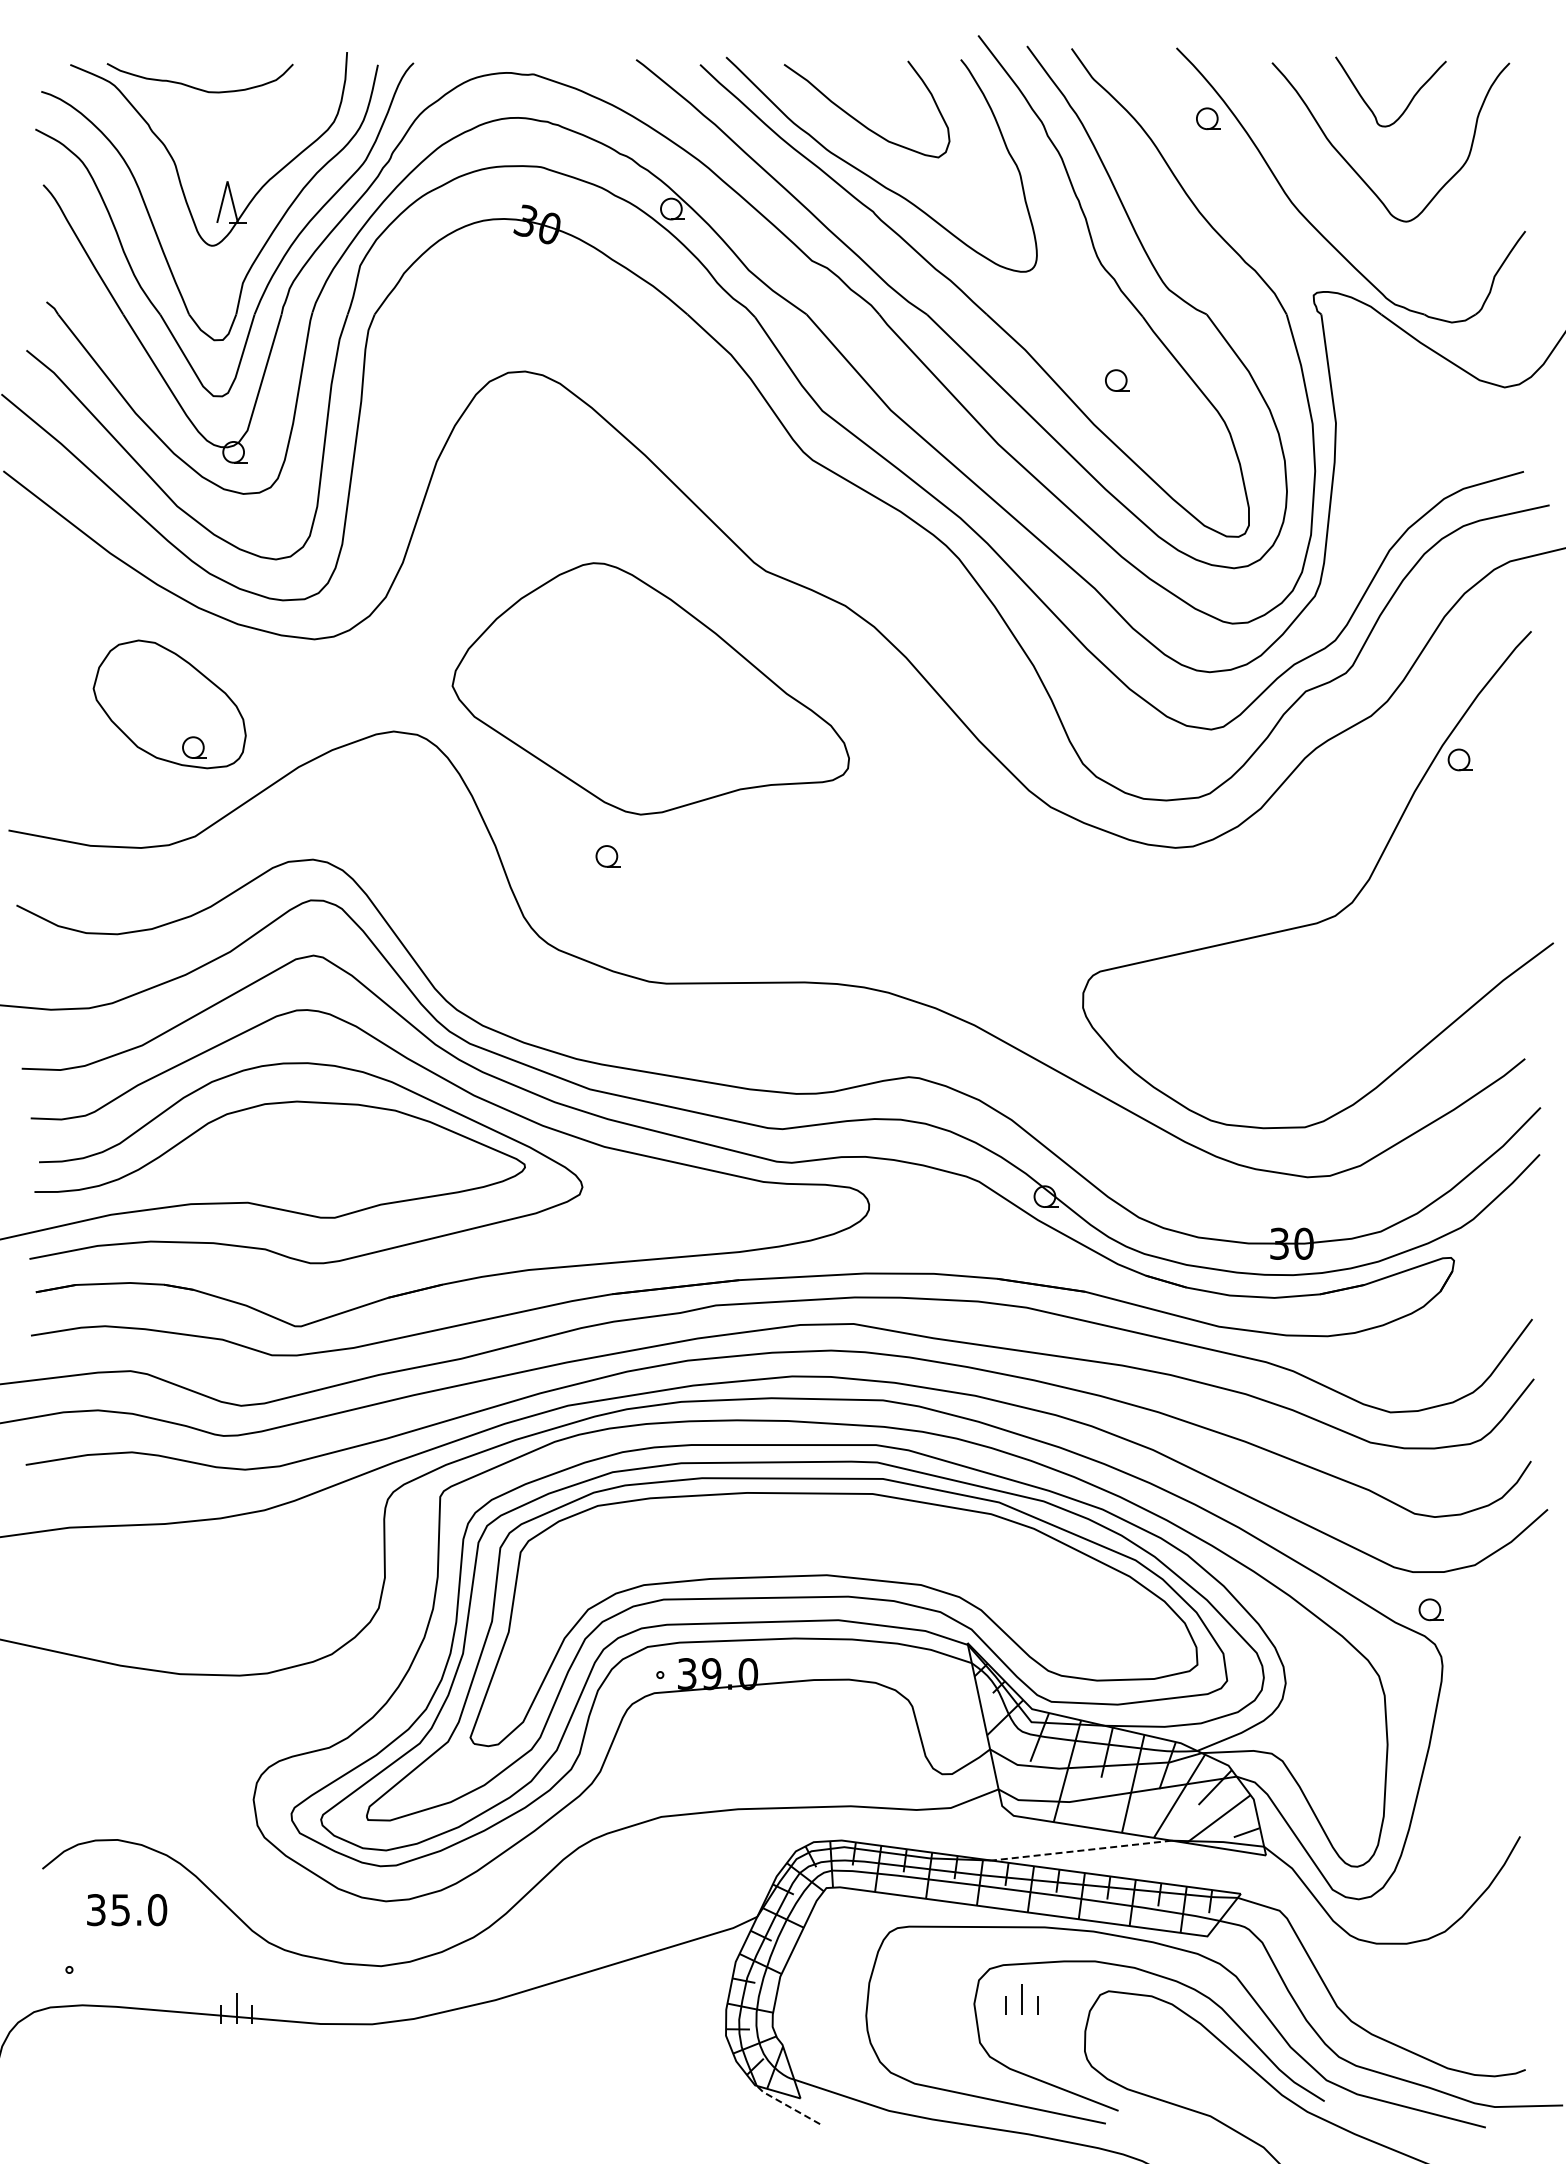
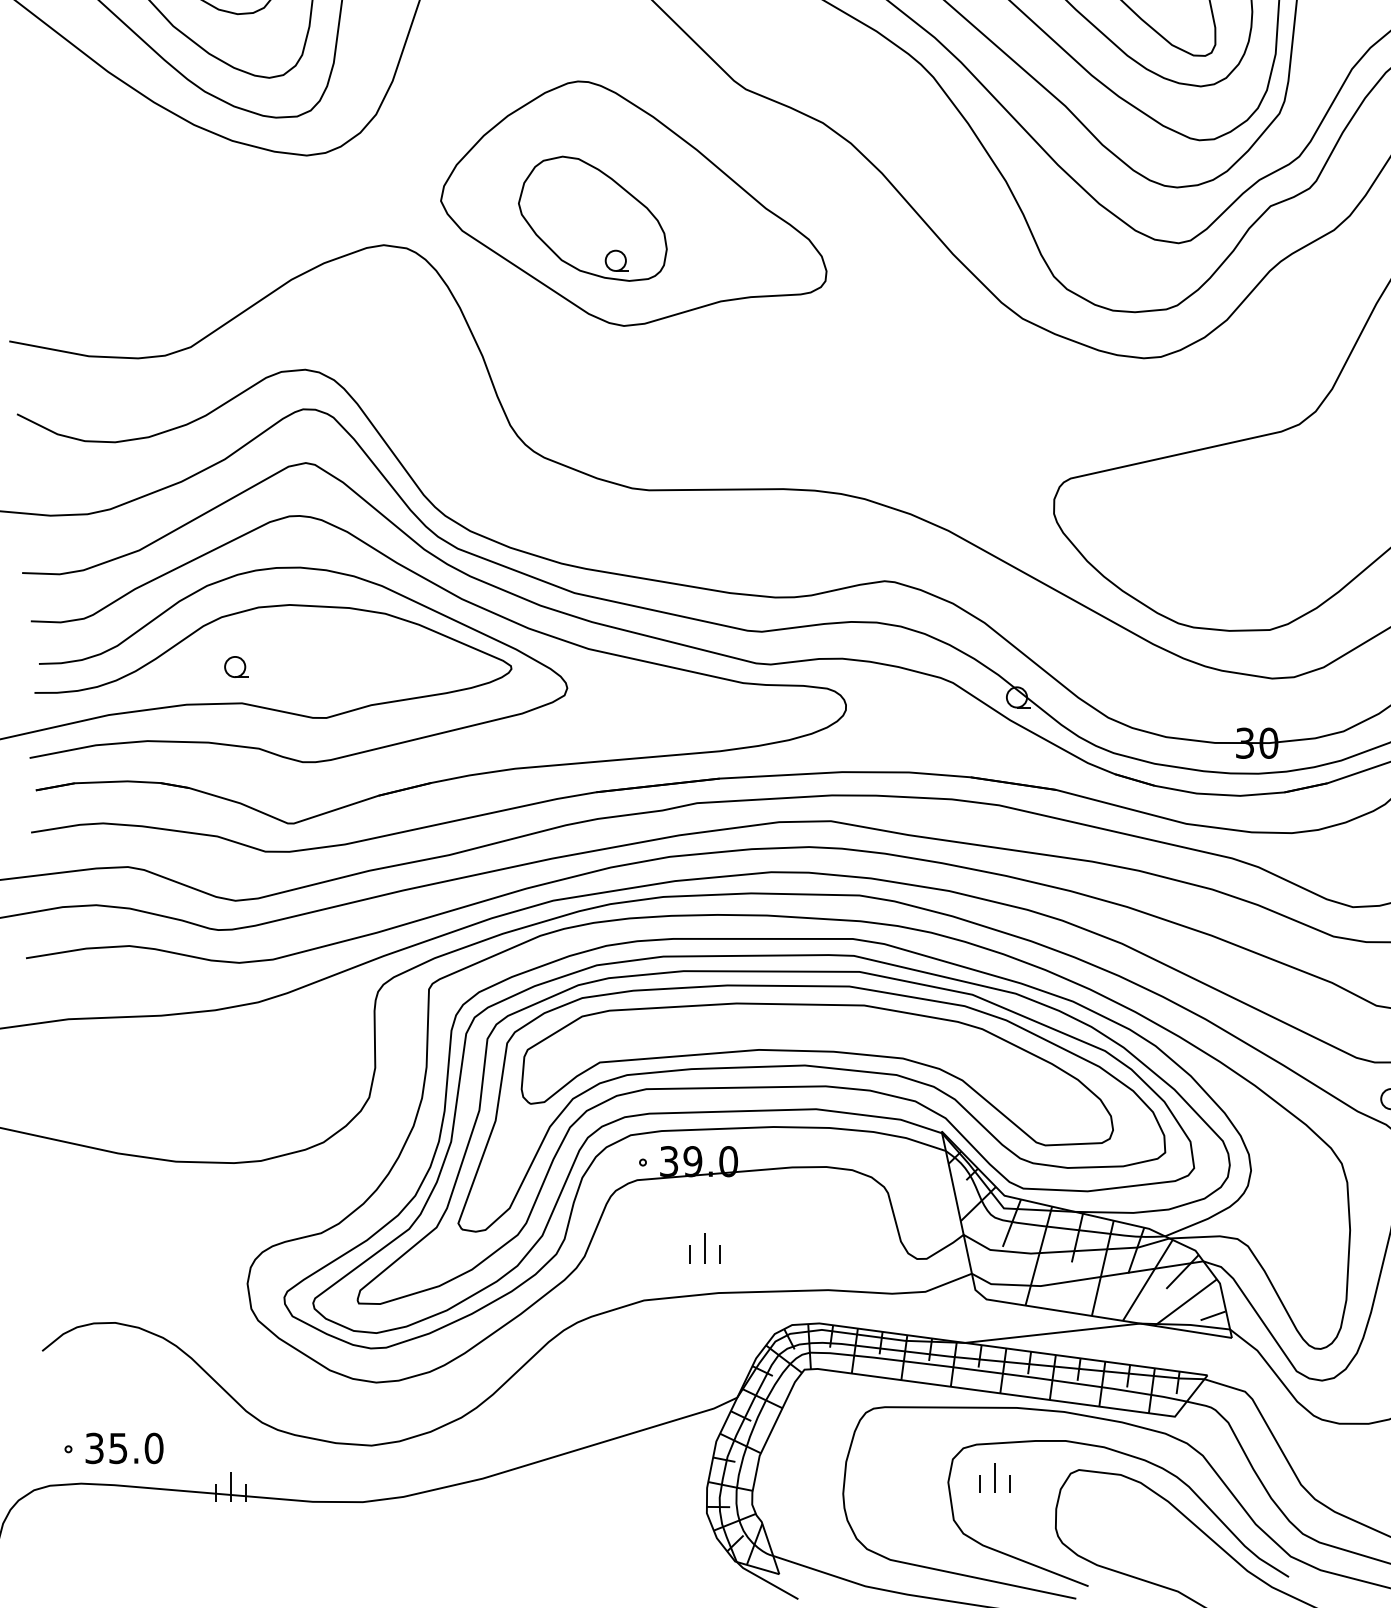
part: (169, 704) -> (592, 218), moved
part: (607, 856) -> (235, 667), moved
part: (839, 1561) -> (817, 1052), added
part: (723, 1763) -> (704, 1248), added
line: (1081, 1850) -> (1052, 1333), dashed -> solid
text: (127, 1910) -> (124, 1448), moved
line: (787, 2105) -> (766, 1581), dashed -> solid

